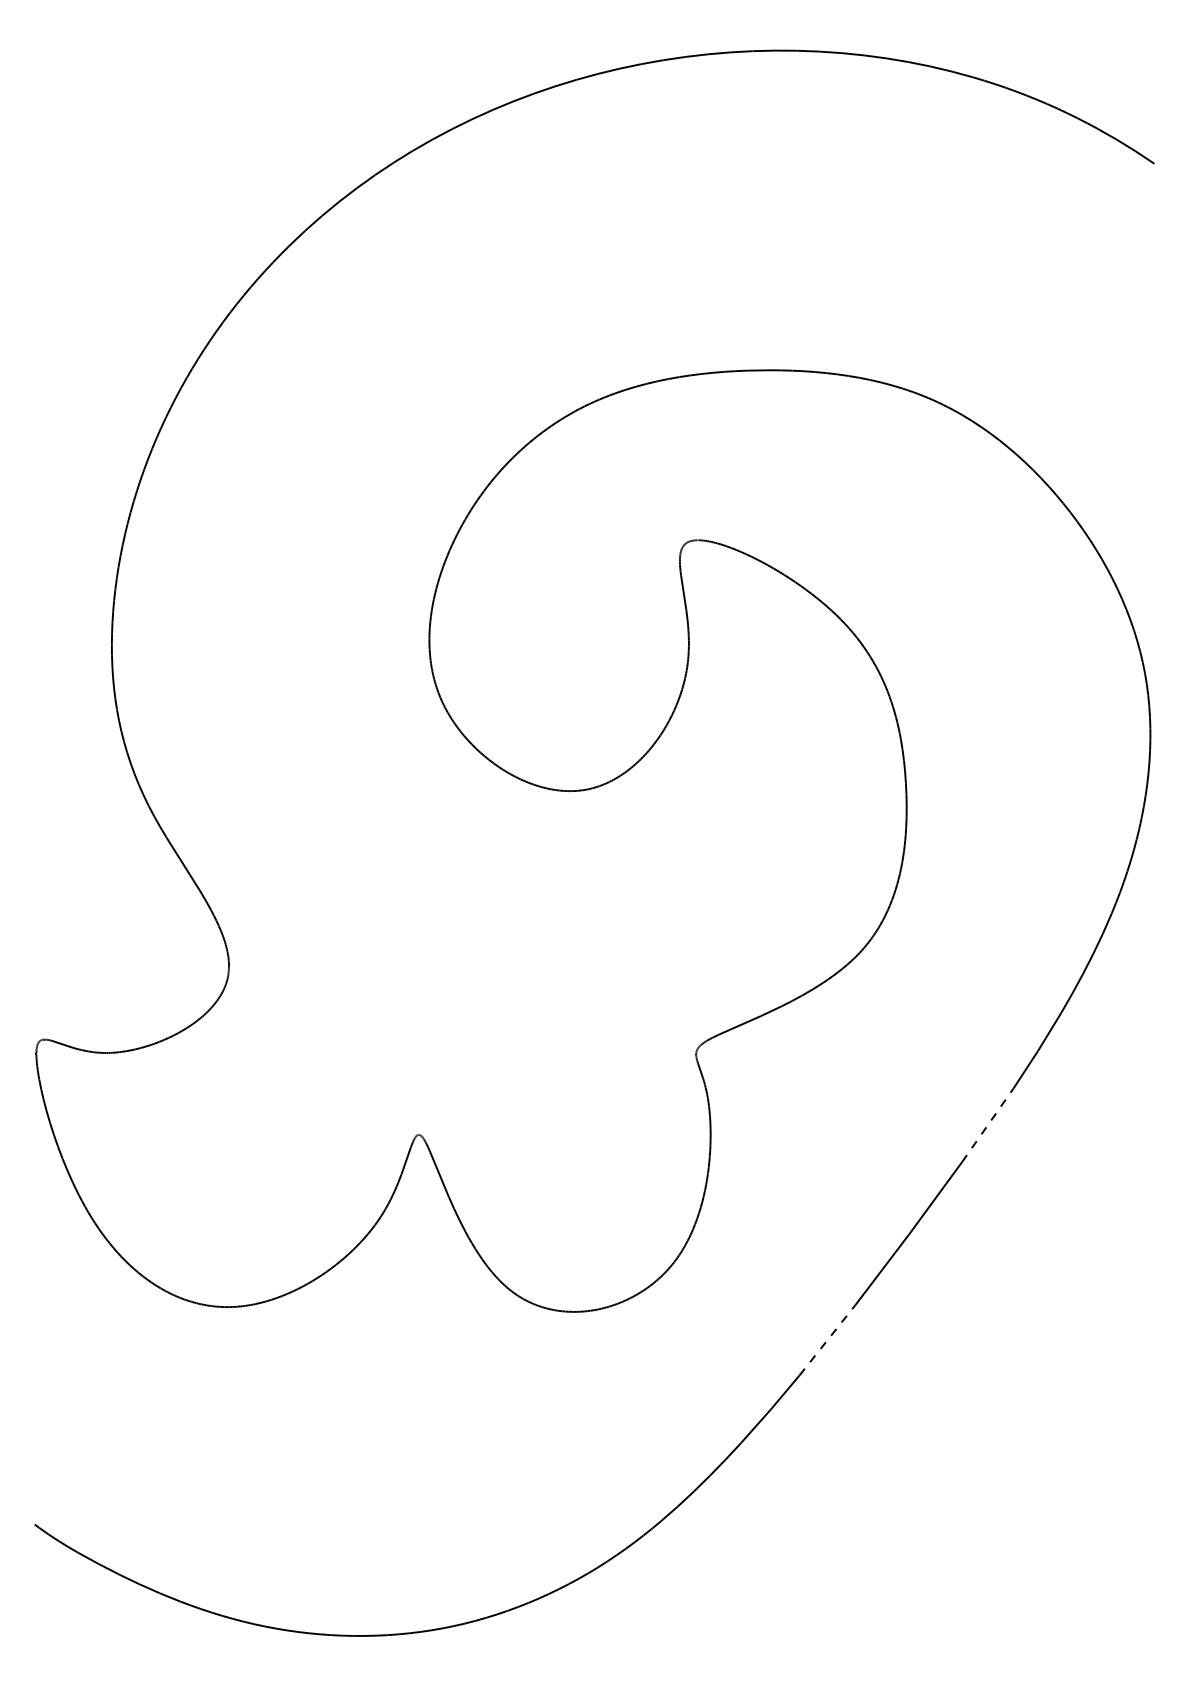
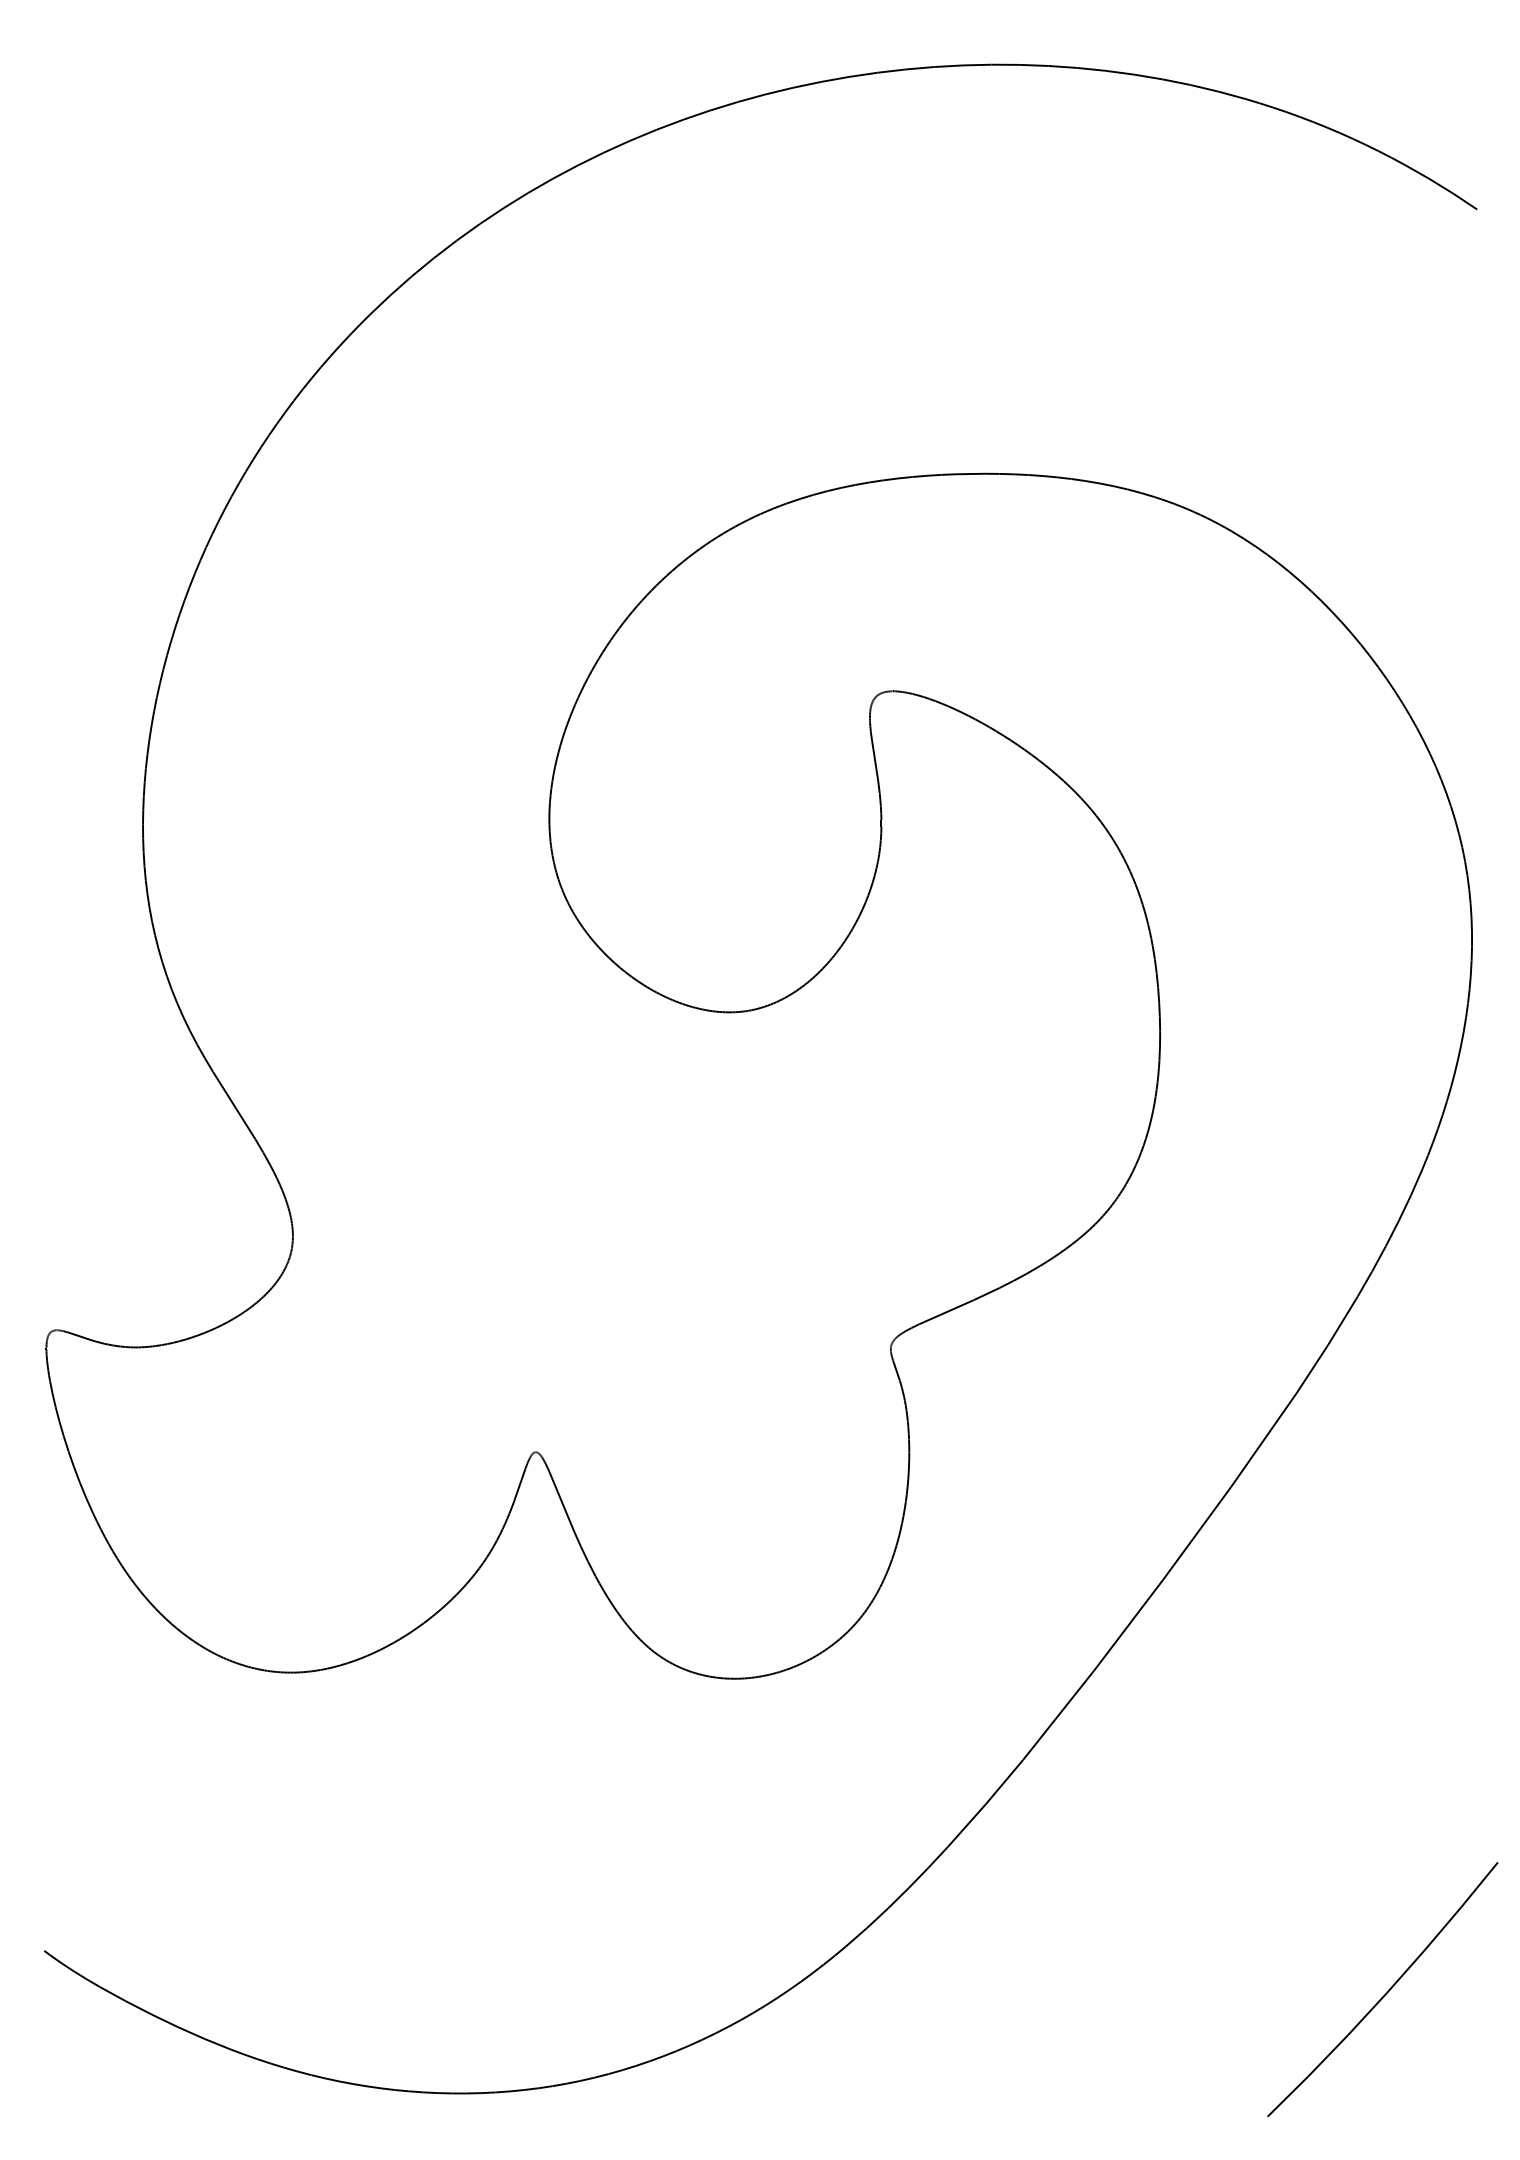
line: (987, 1125) -> (1263, 1440), dashed -> solid
line: (827, 1340) -> (1058, 1715), dashed -> solid
part: (1080, 1554) -> (1382, 1989), added

